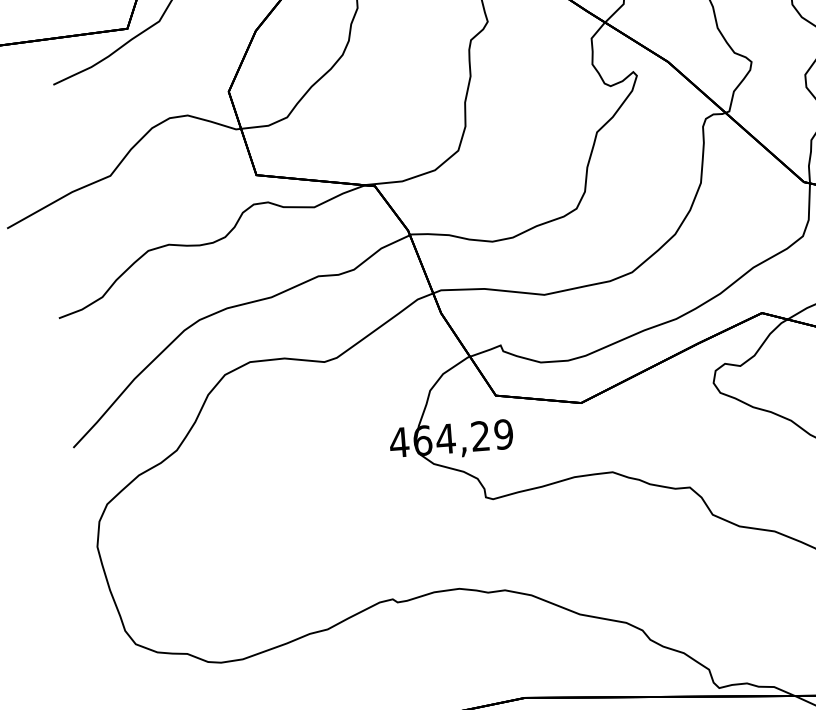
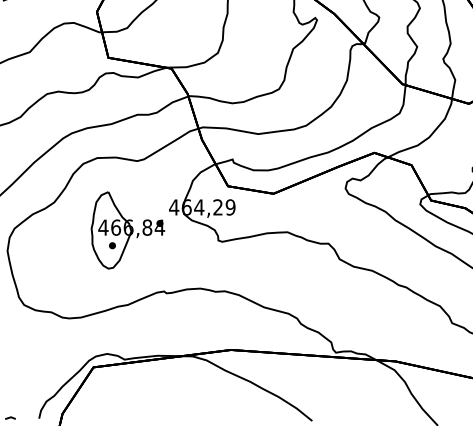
part: (316, 491) -> (127, 230), added

